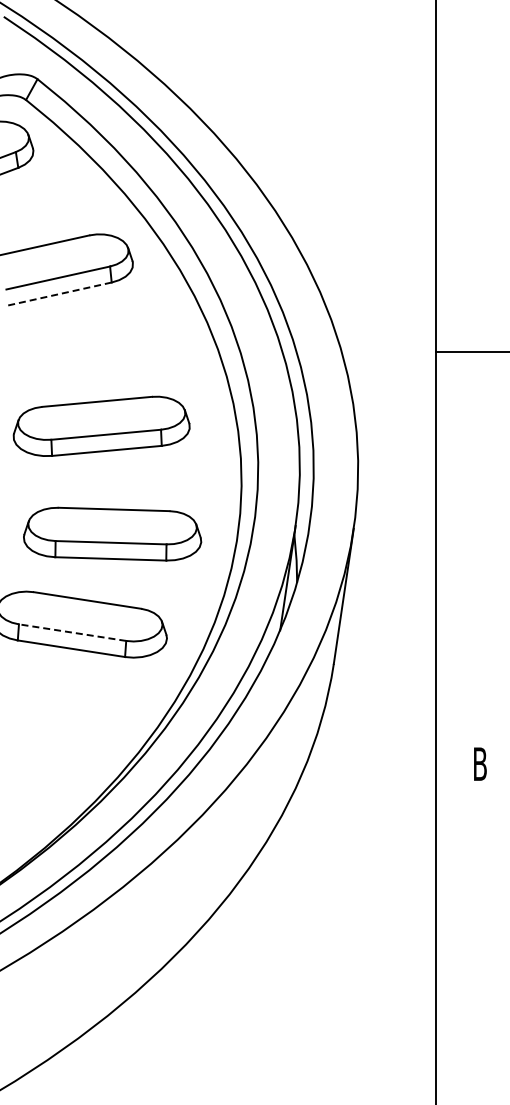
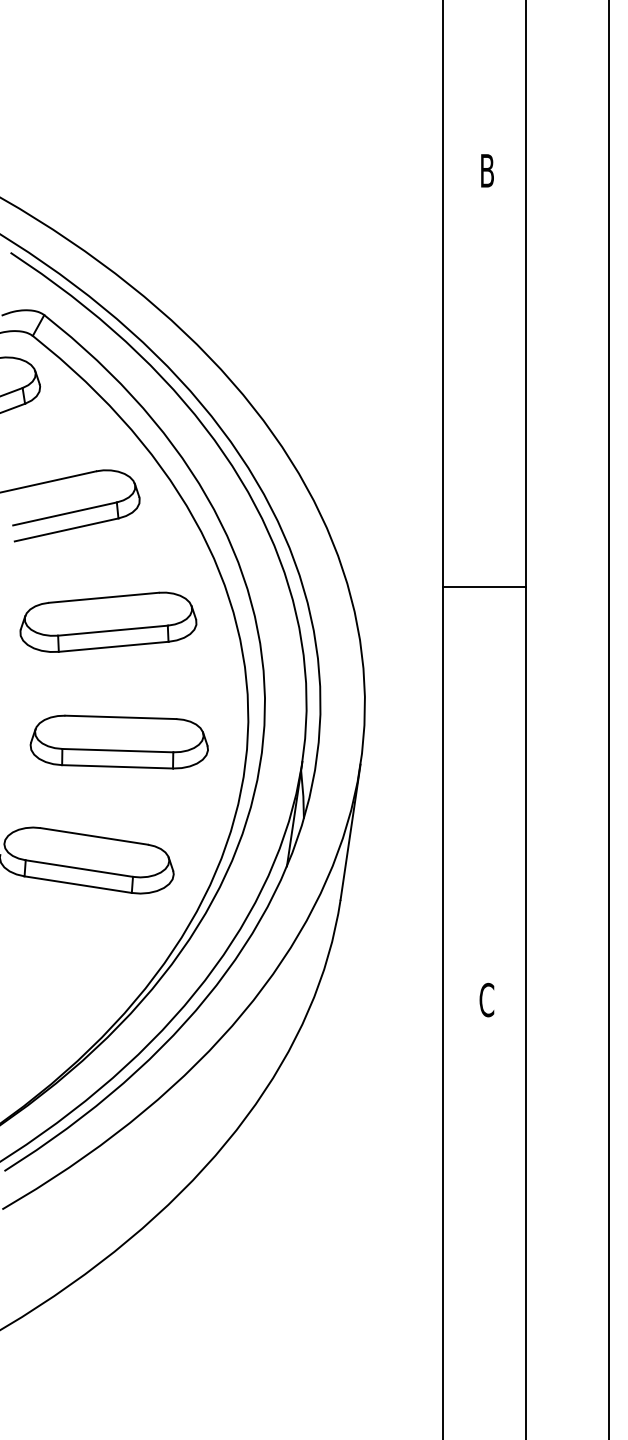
line: (59, 294) -> (66, 530), dashed -> solid
part: (101, 425) -> (108, 621), moved
part: (111, 533) -> (118, 741), moved
line: (71, 632) -> (78, 868), dashed -> solid
text: (479, 763) -> (486, 999), B -> C

